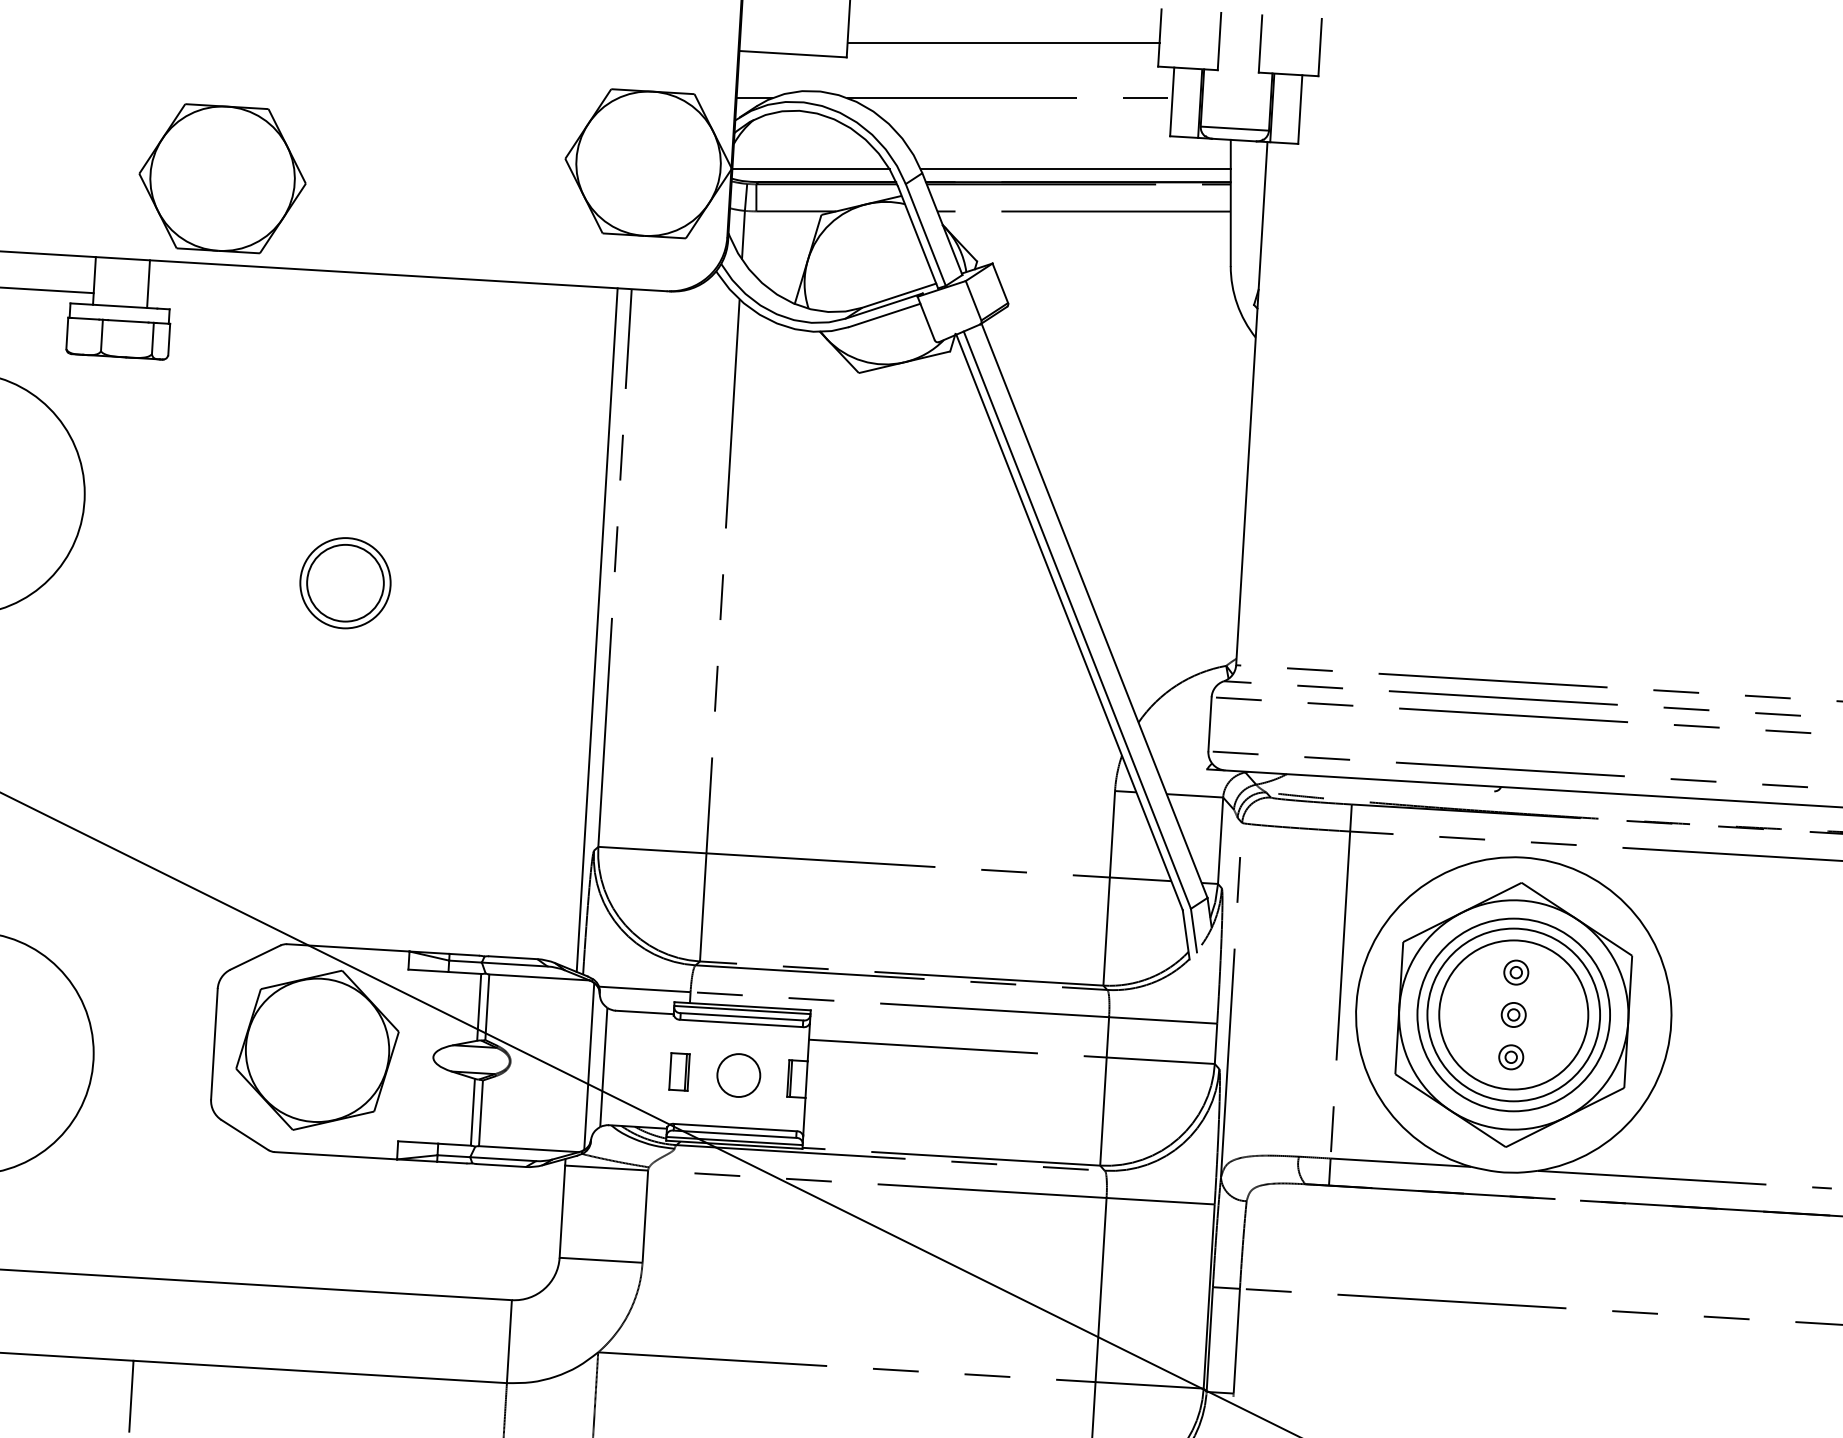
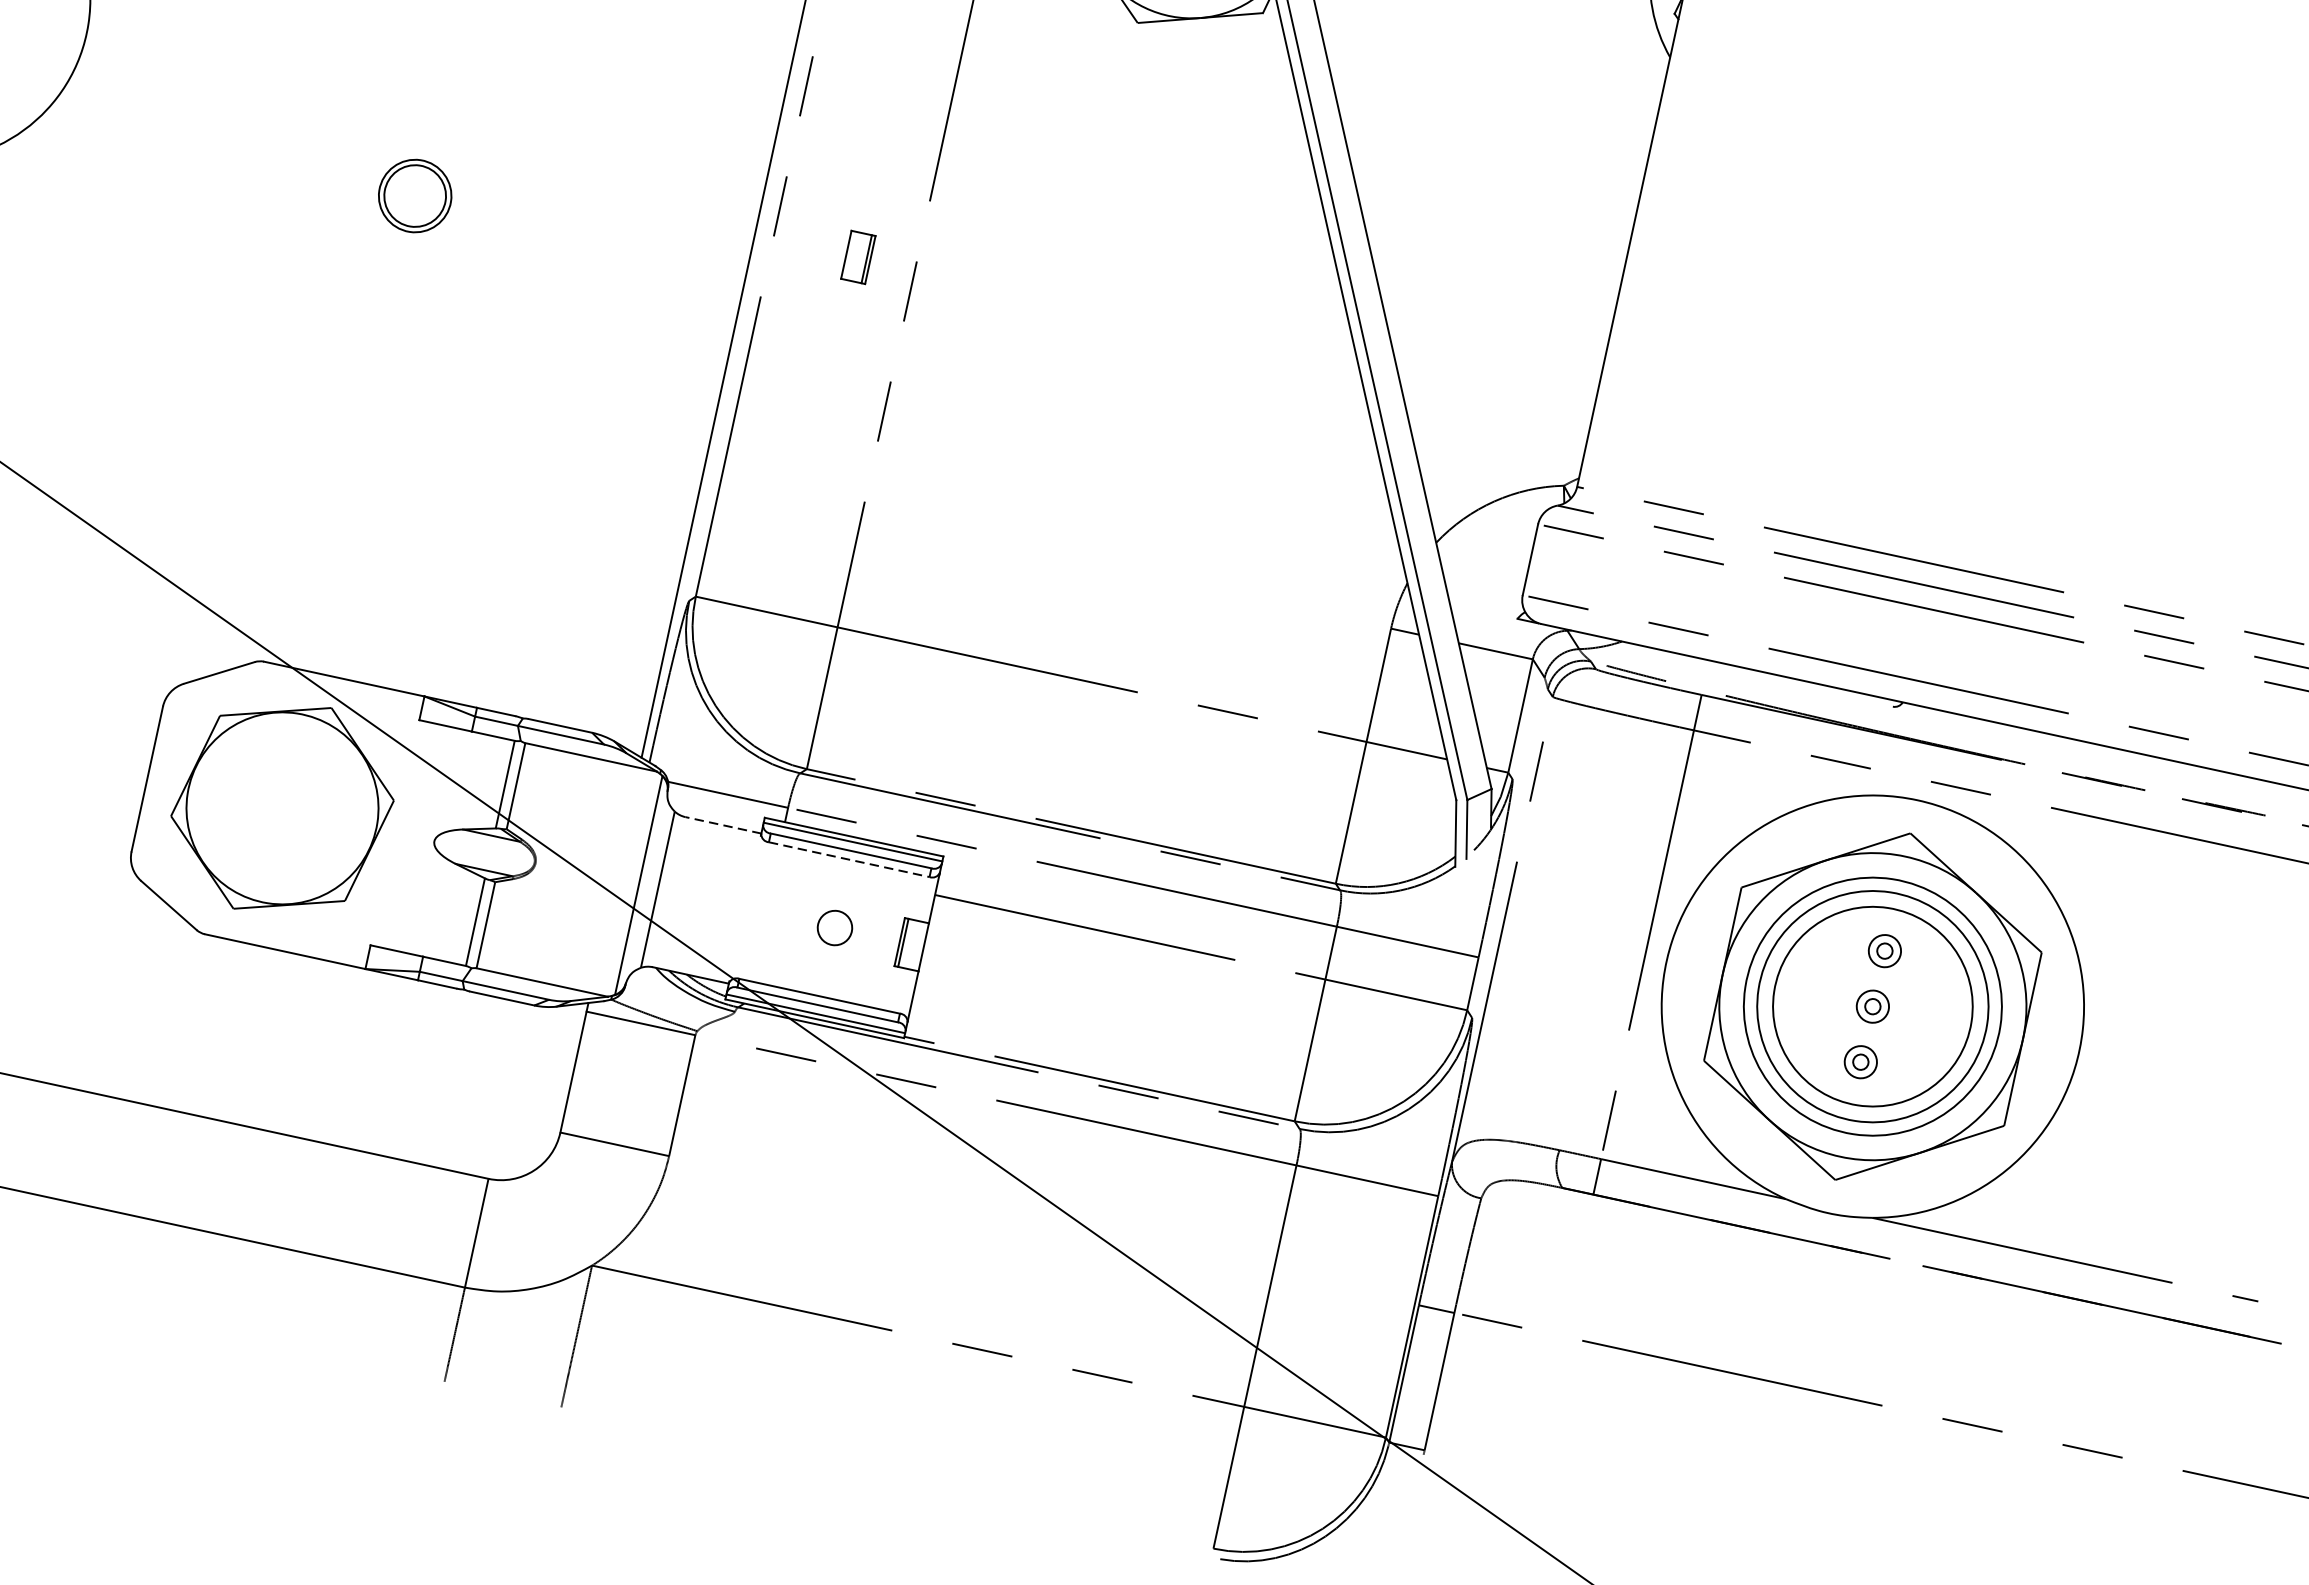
part: (345, 583) -> (415, 196), size x0.6
line: (644, 1012) -> (722, 825), solid -> dashed
line: (742, 1023) -> (850, 859), solid -> dashed
part: (679, 1071) -> (858, 256), moved
circle: (738, 1075) -> (834, 927), size x0.6

